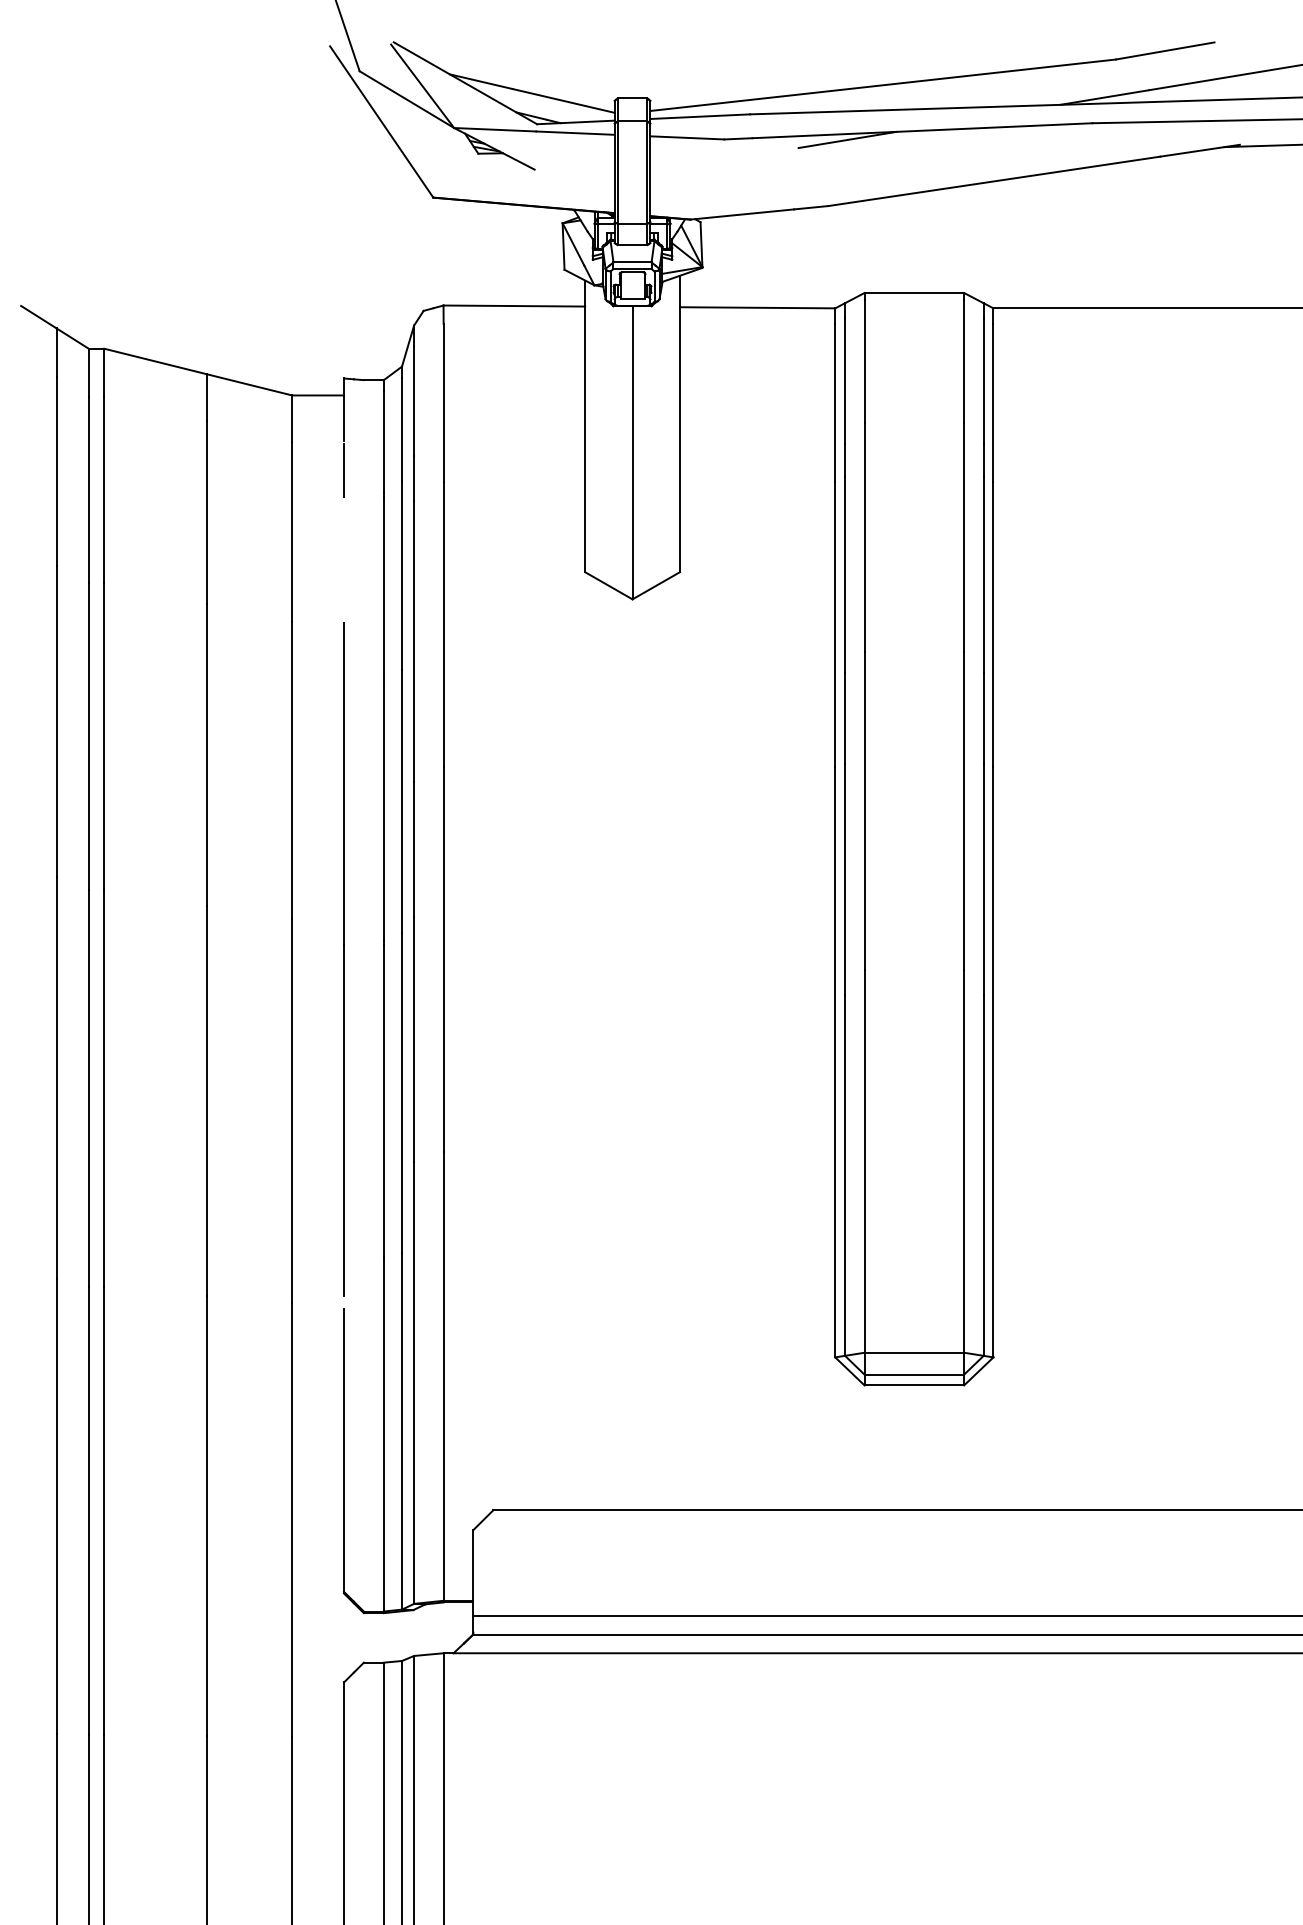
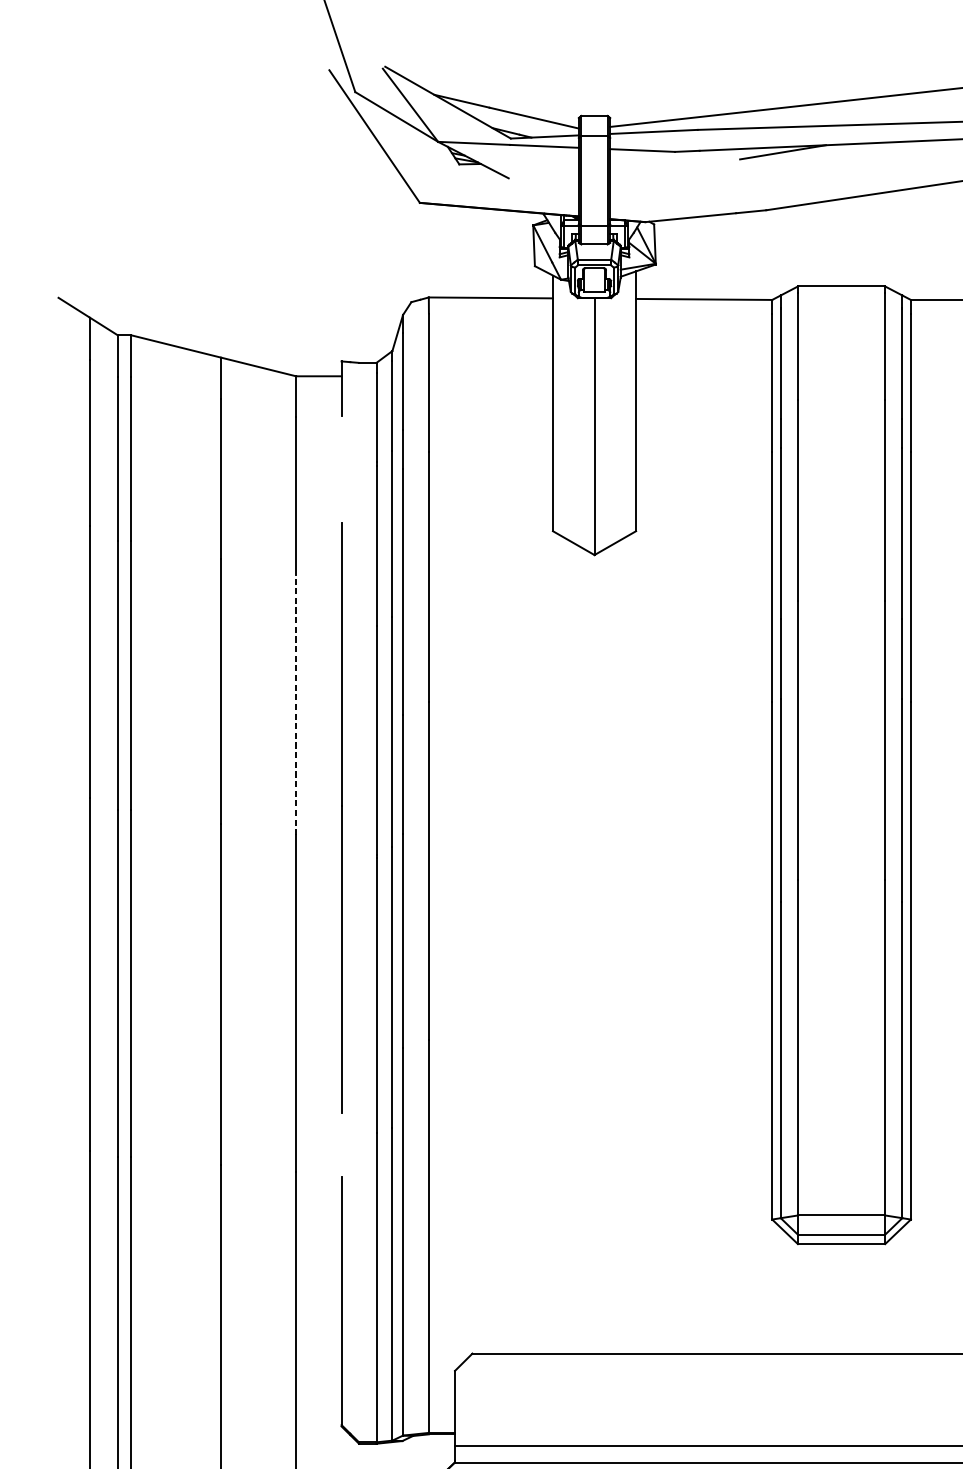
line: (343, 470) -> (341, 442), removed
line: (292, 770) -> (296, 705), solid -> dashed
line: (343, 959) -> (341, 818), moved

